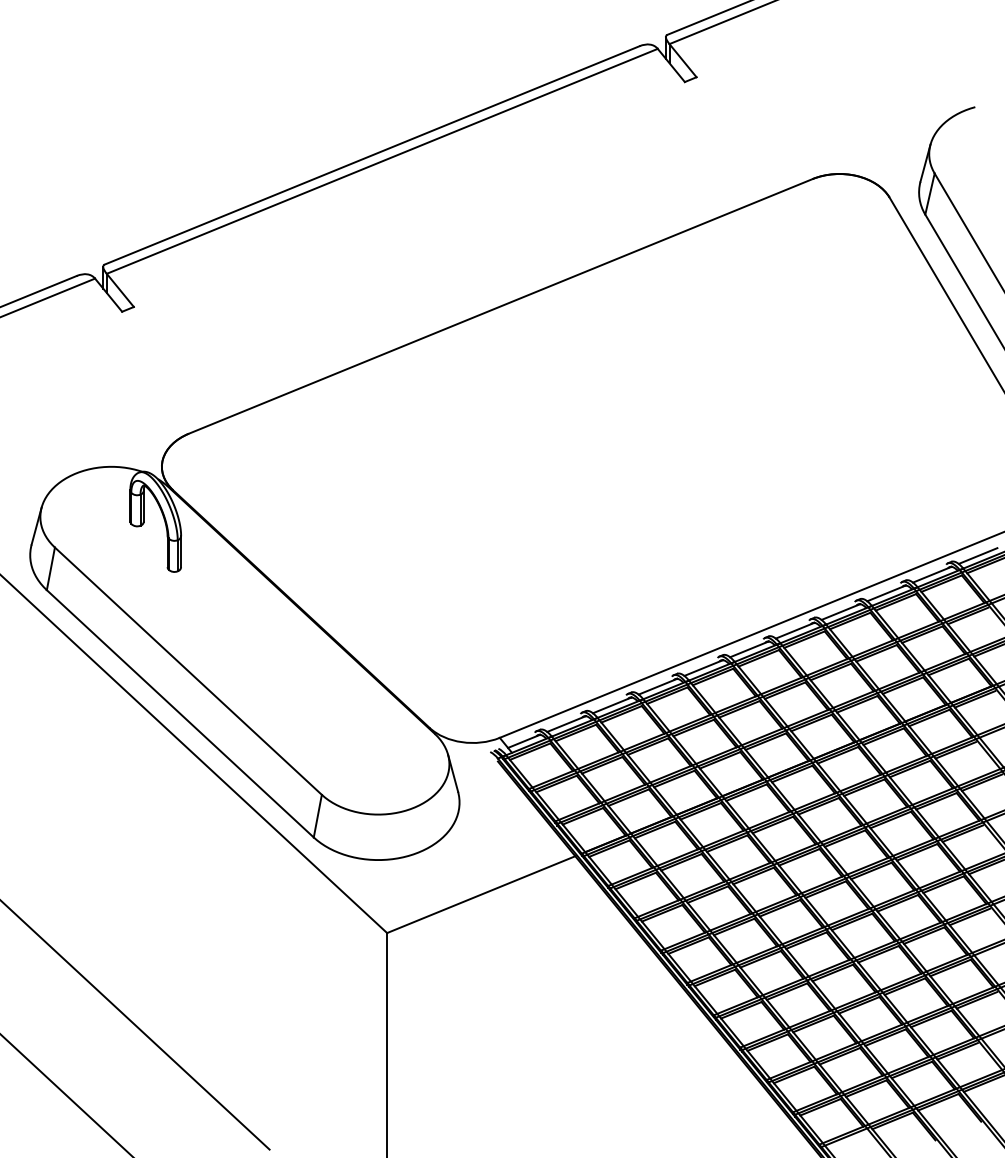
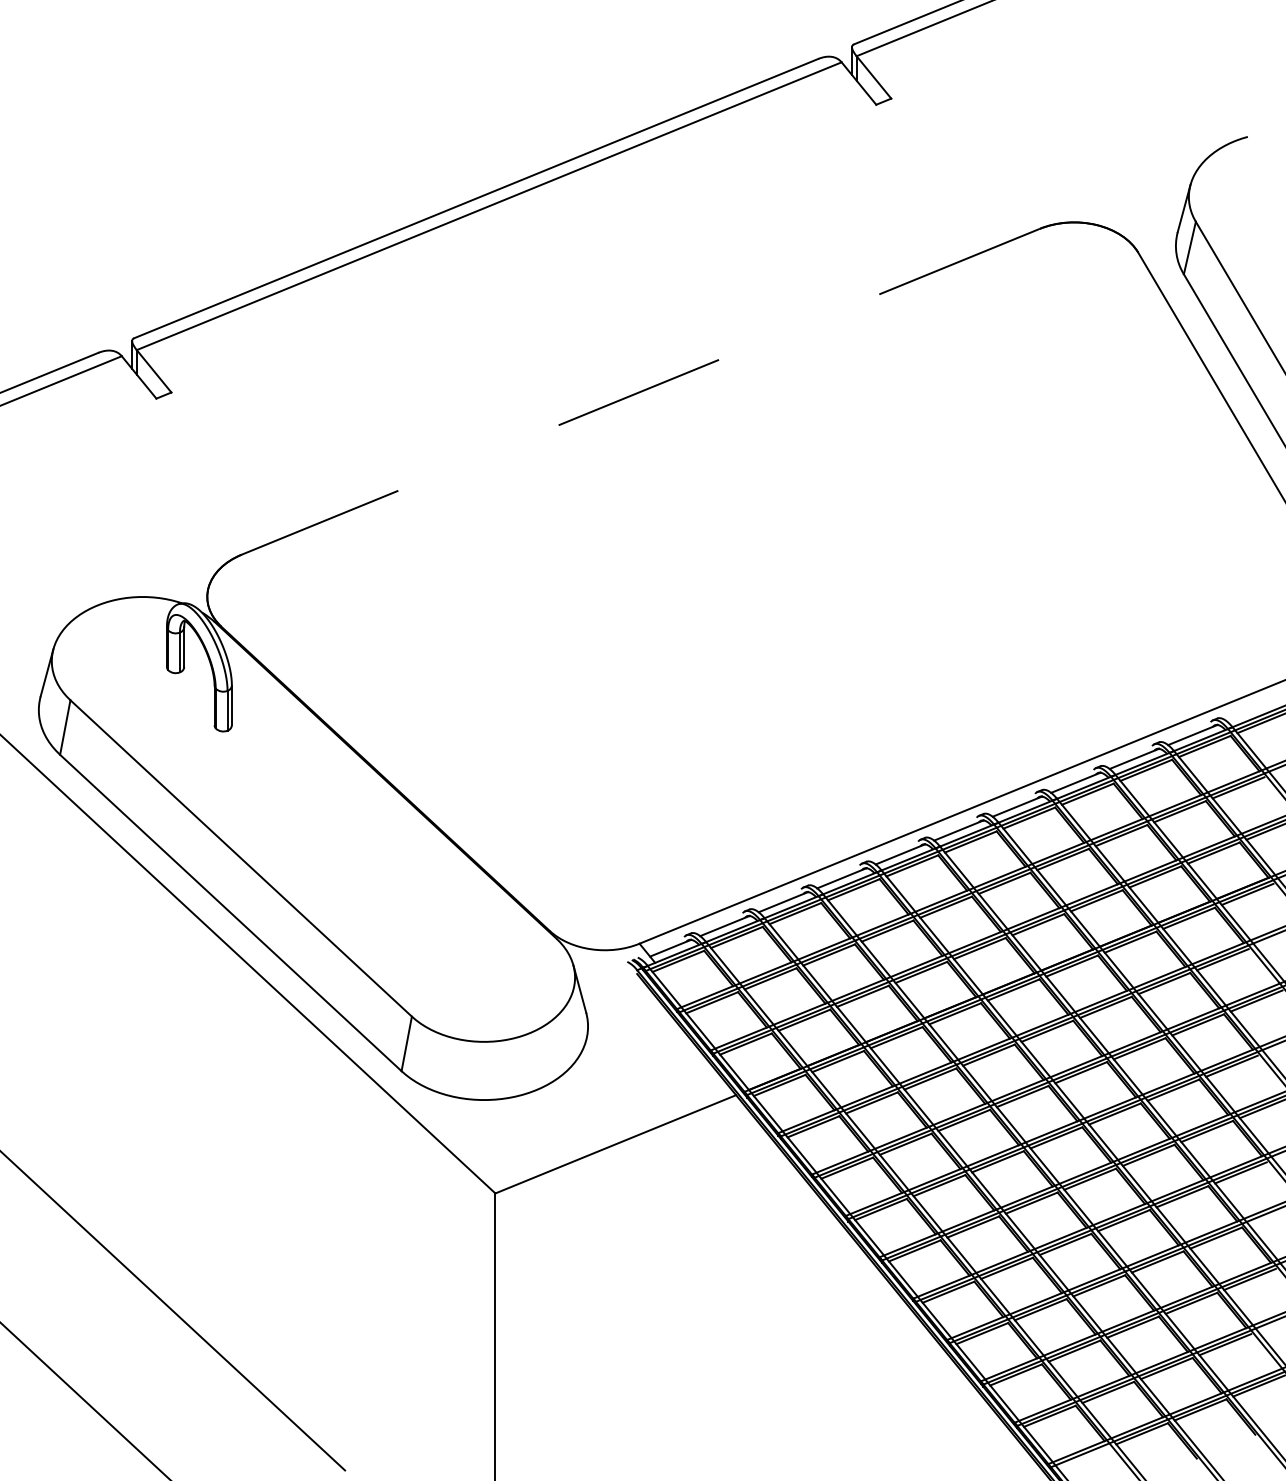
line: (500, 306) -> (640, 391), solid -> dashed
line: (978, 556) -> (1251, 711), removed

